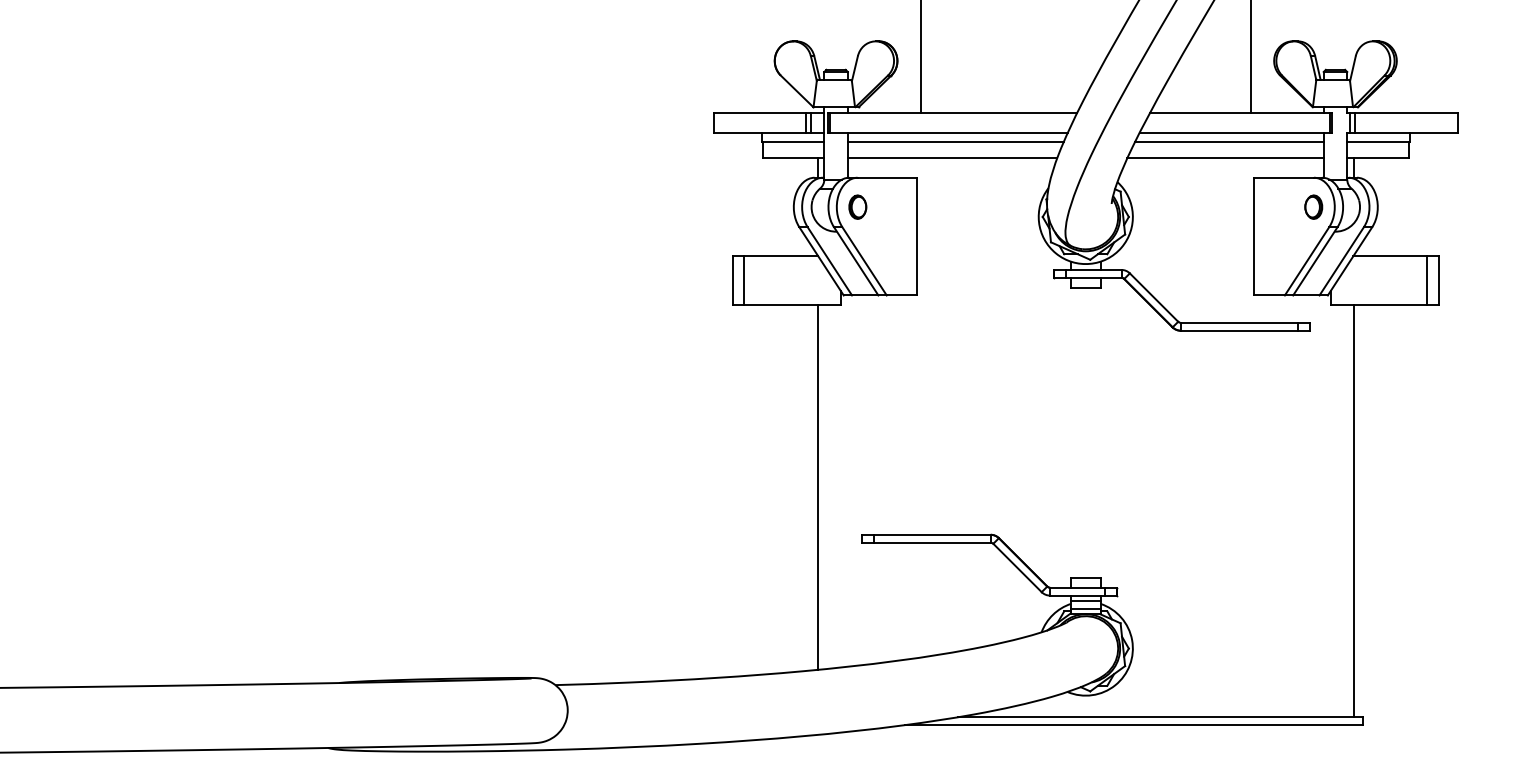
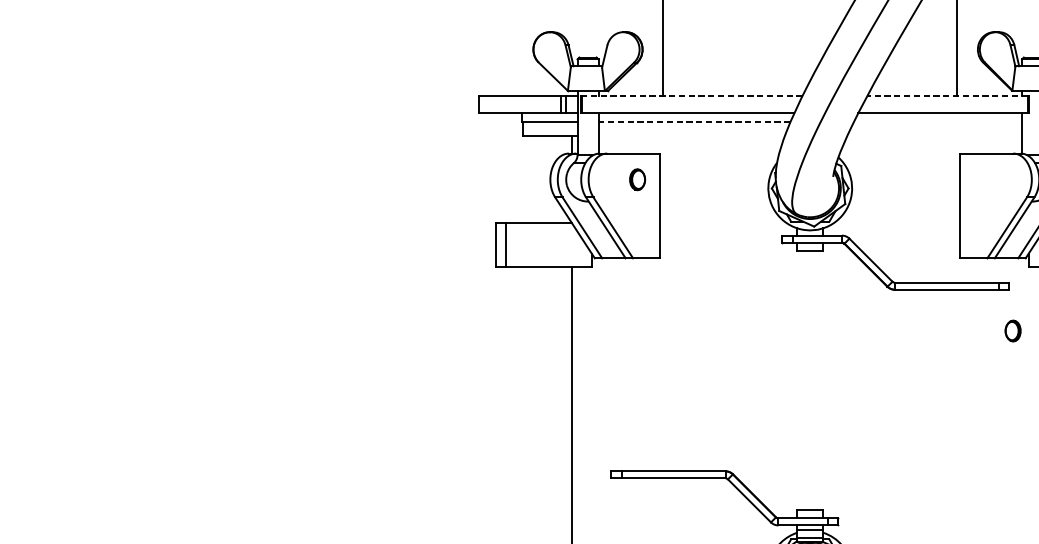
line: (953, 113) -> (692, 96), solid -> dashed
line: (1239, 113) -> (947, 96), solid -> dashed
line: (955, 142) -> (694, 122), solid -> dashed
line: (1228, 142) -> (937, 122), removed
line: (952, 158) -> (691, 136), removed
line: (1225, 158) -> (934, 136), removed
part: (857, 206) -> (637, 179), moved
part: (1313, 206) -> (1012, 330), moved

